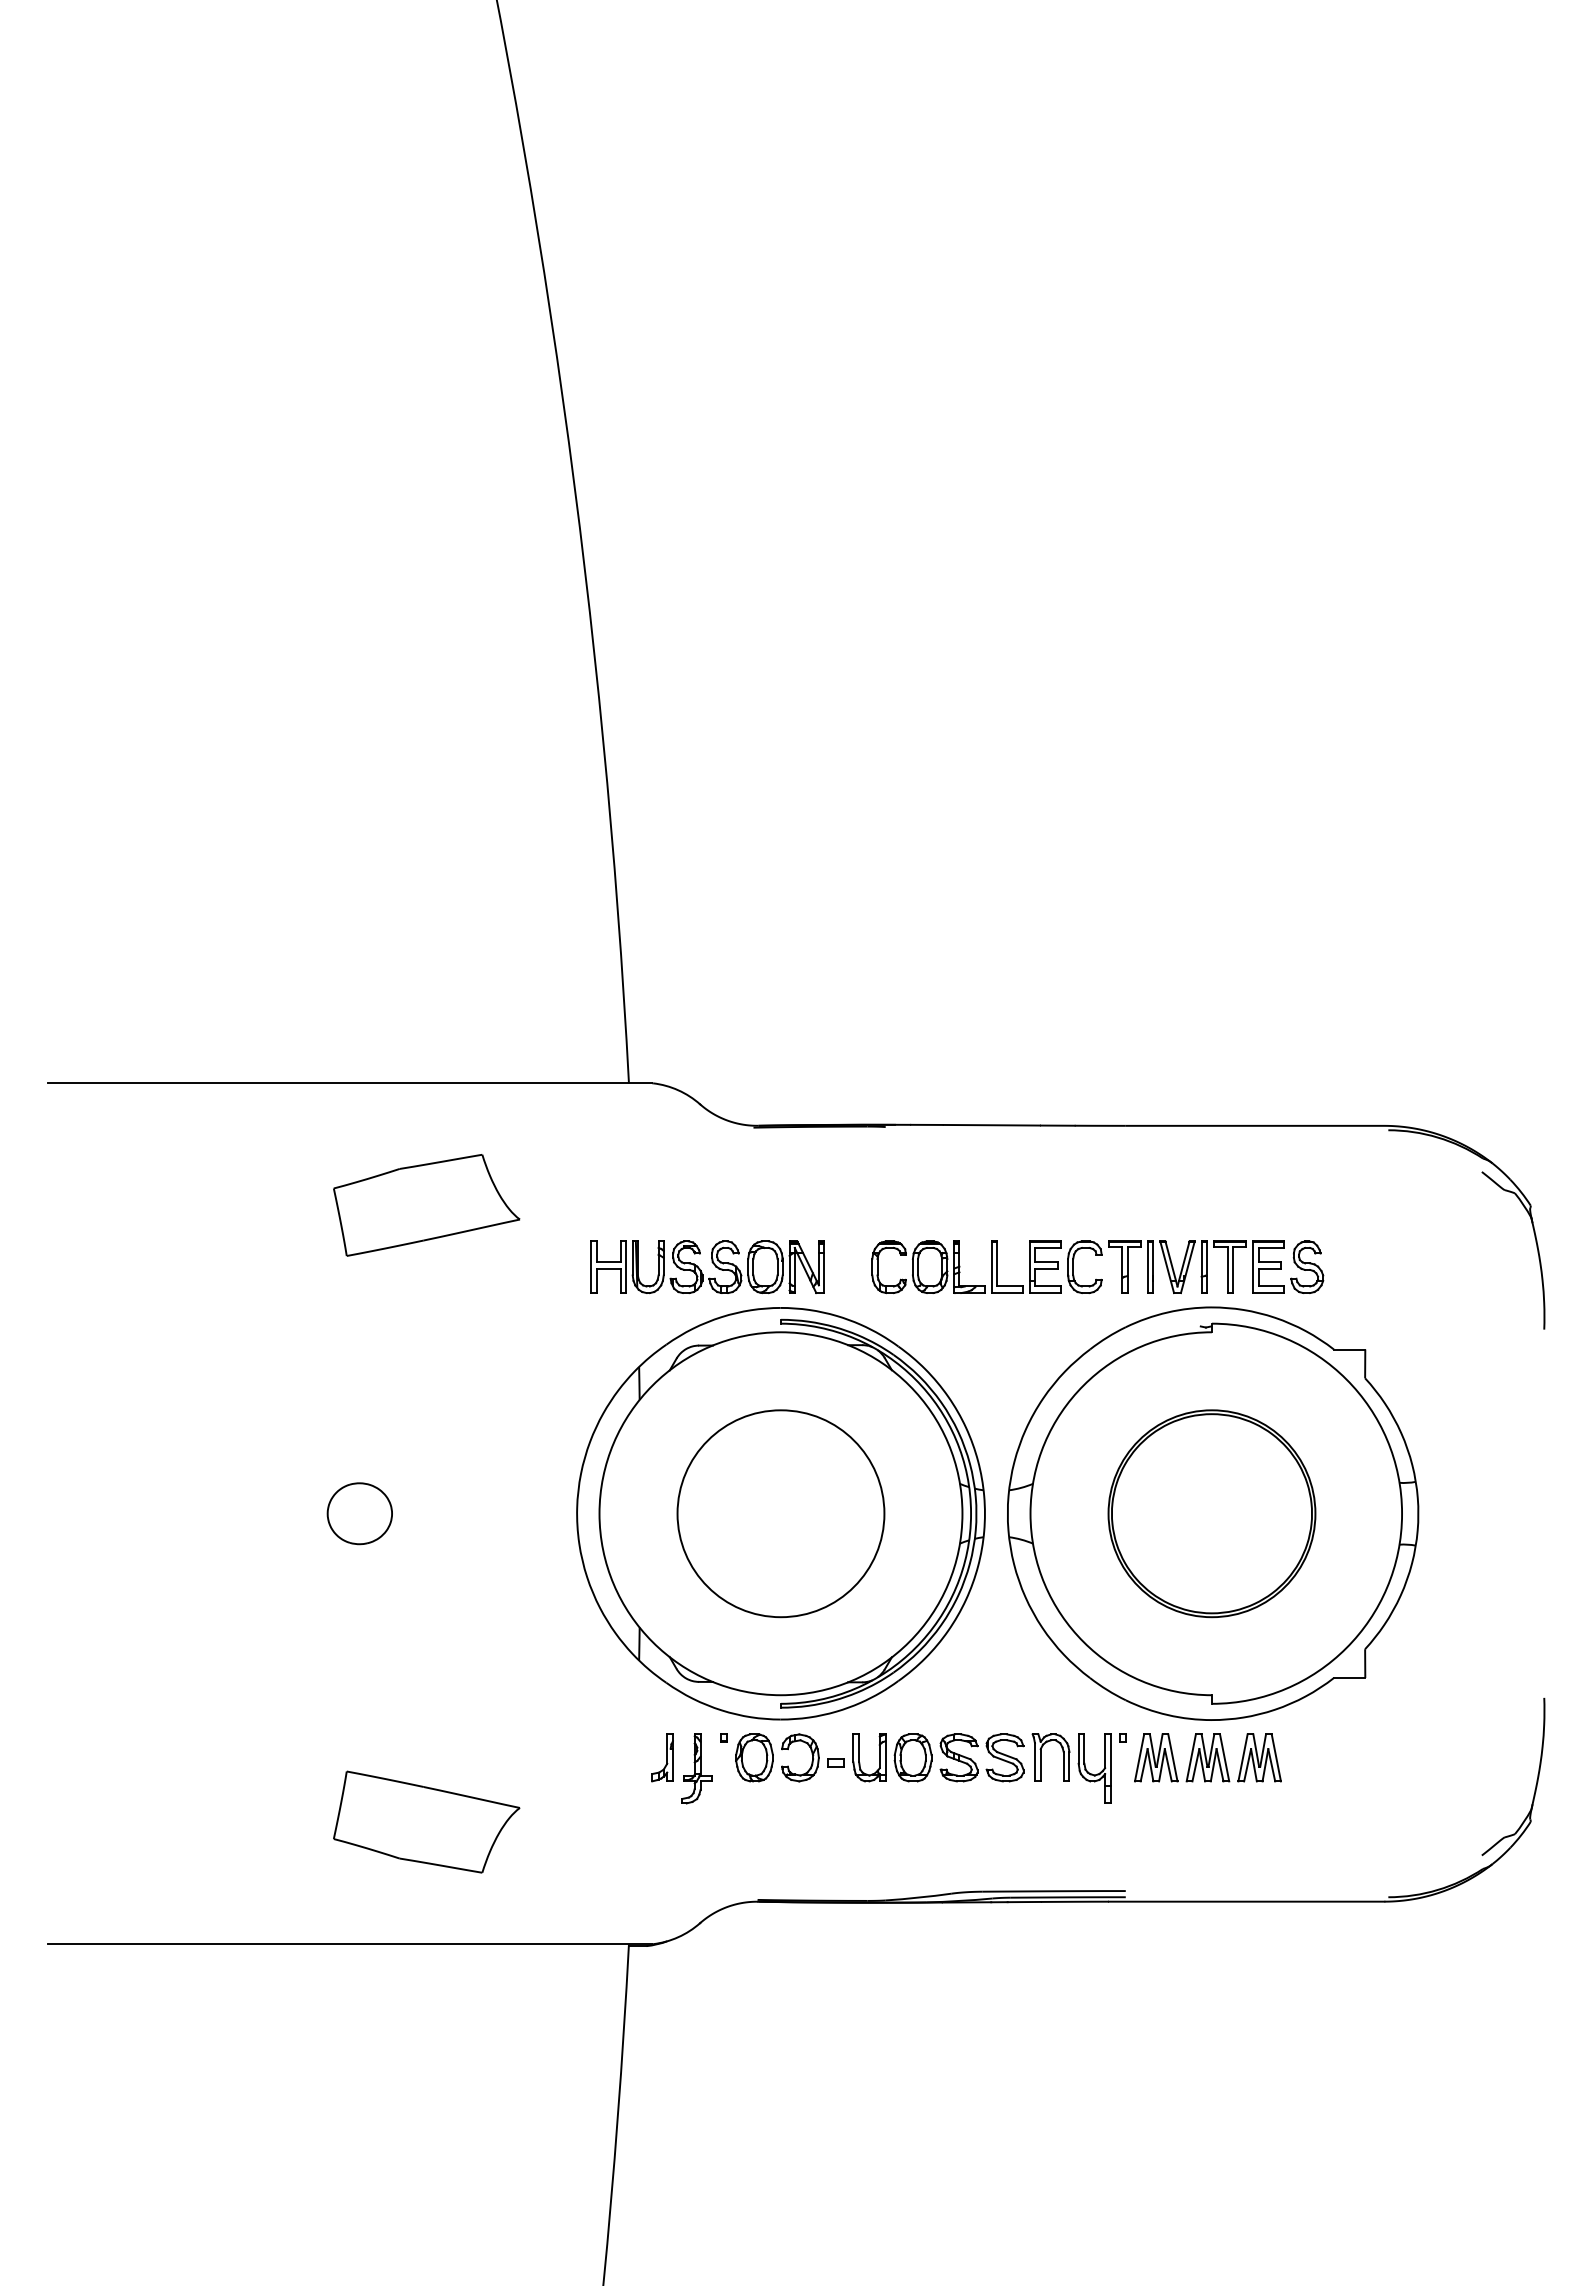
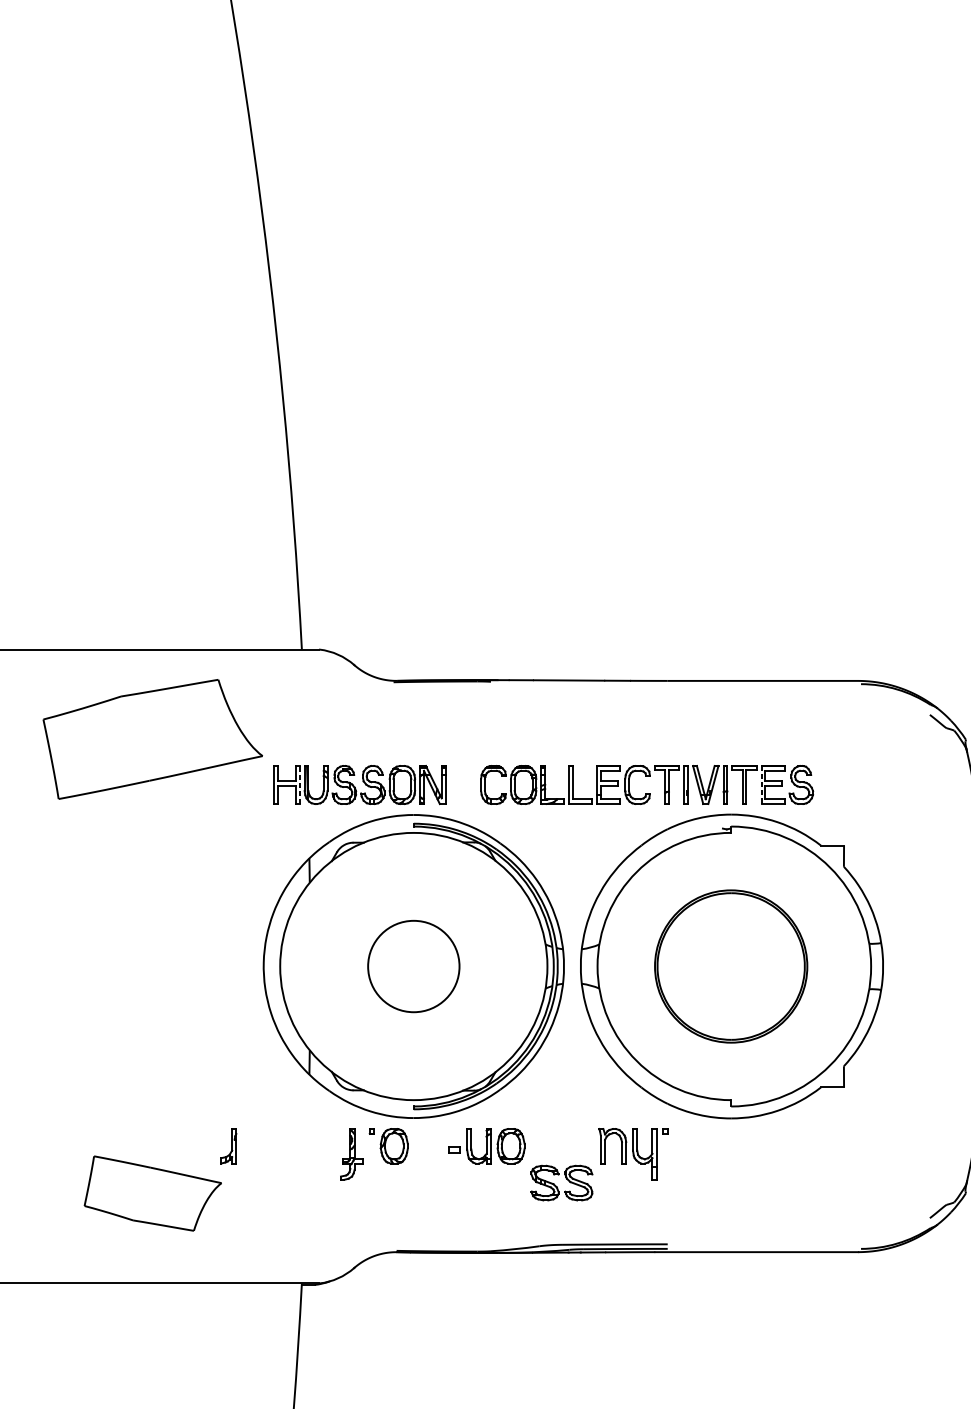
part: (426, 1205) -> (152, 739), size x1.6
line: (625, 1267) -> (299, 785), solid -> dashed
line: (1253, 1267) -> (761, 785), solid -> dashed
part: (359, 1513) -> (103, 966), removed
circle: (780, 1513) -> (413, 966), size x0.6
part: (811, 1754) -> (436, 1143), removed
part: (662, 1757) -> (228, 1146), moved
part: (1207, 1757) -> (727, 1146), removed
part: (975, 1762) -> (557, 1186), moved

